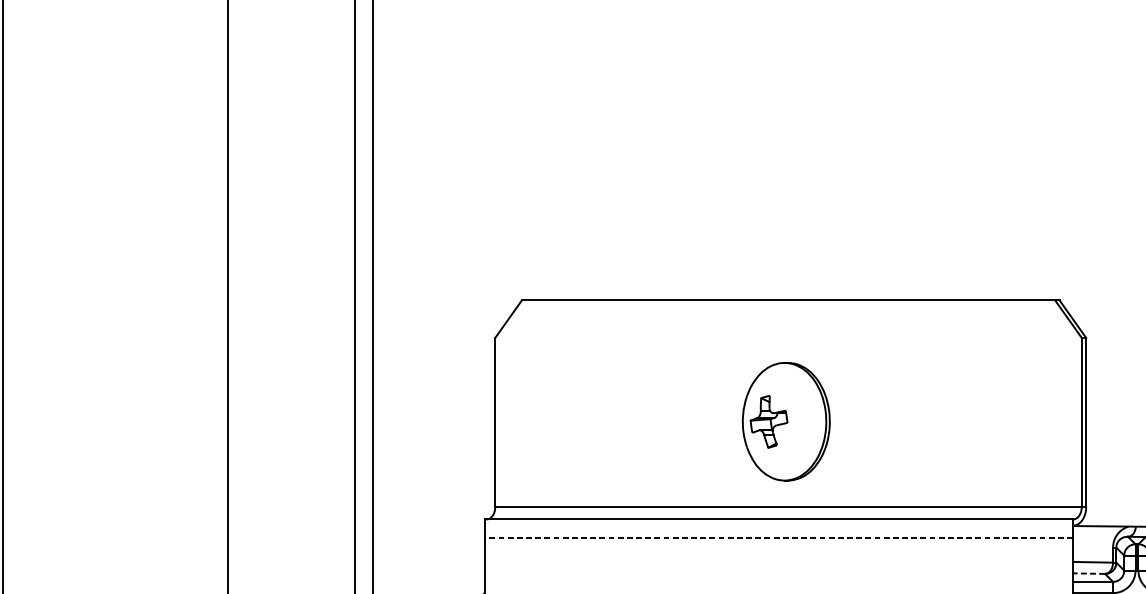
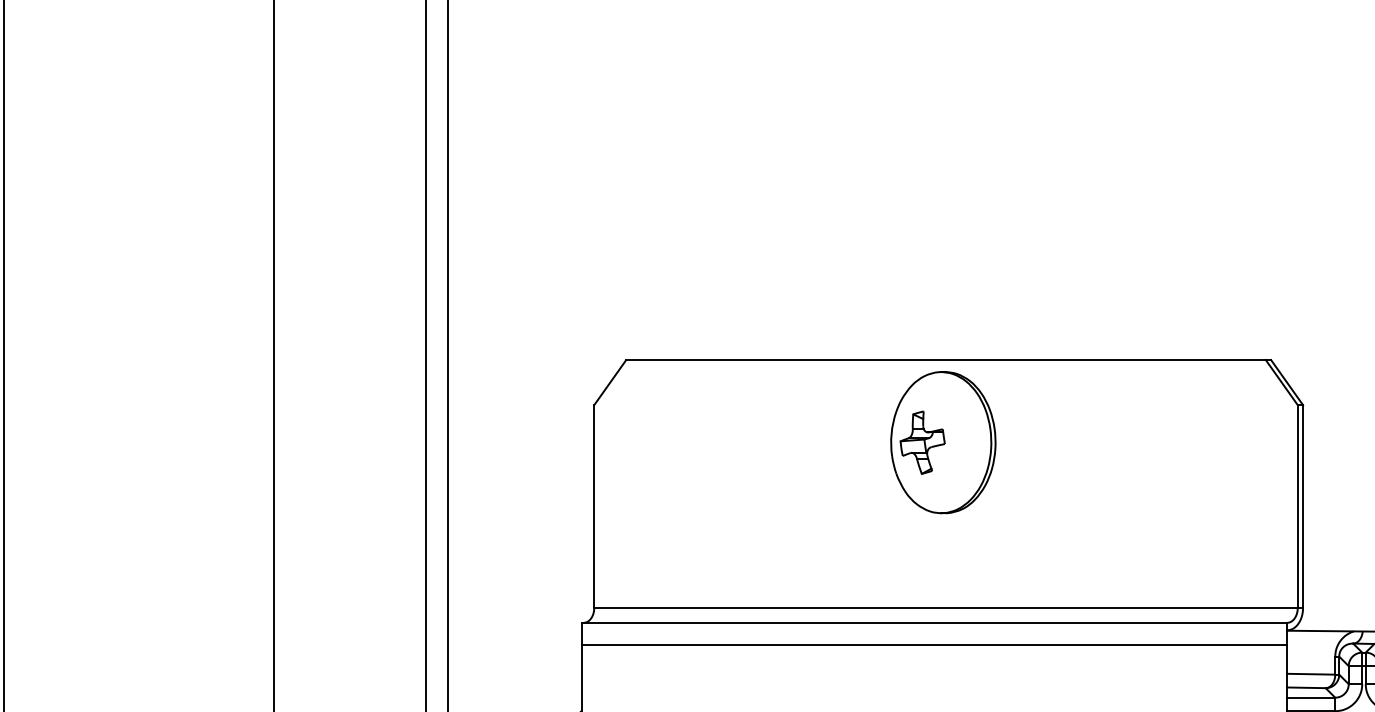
part: (786, 421) -> (943, 442), moved
line: (778, 538) -> (934, 645), dashed -> solid
line: (1088, 573) -> (1305, 687), dashed -> solid

